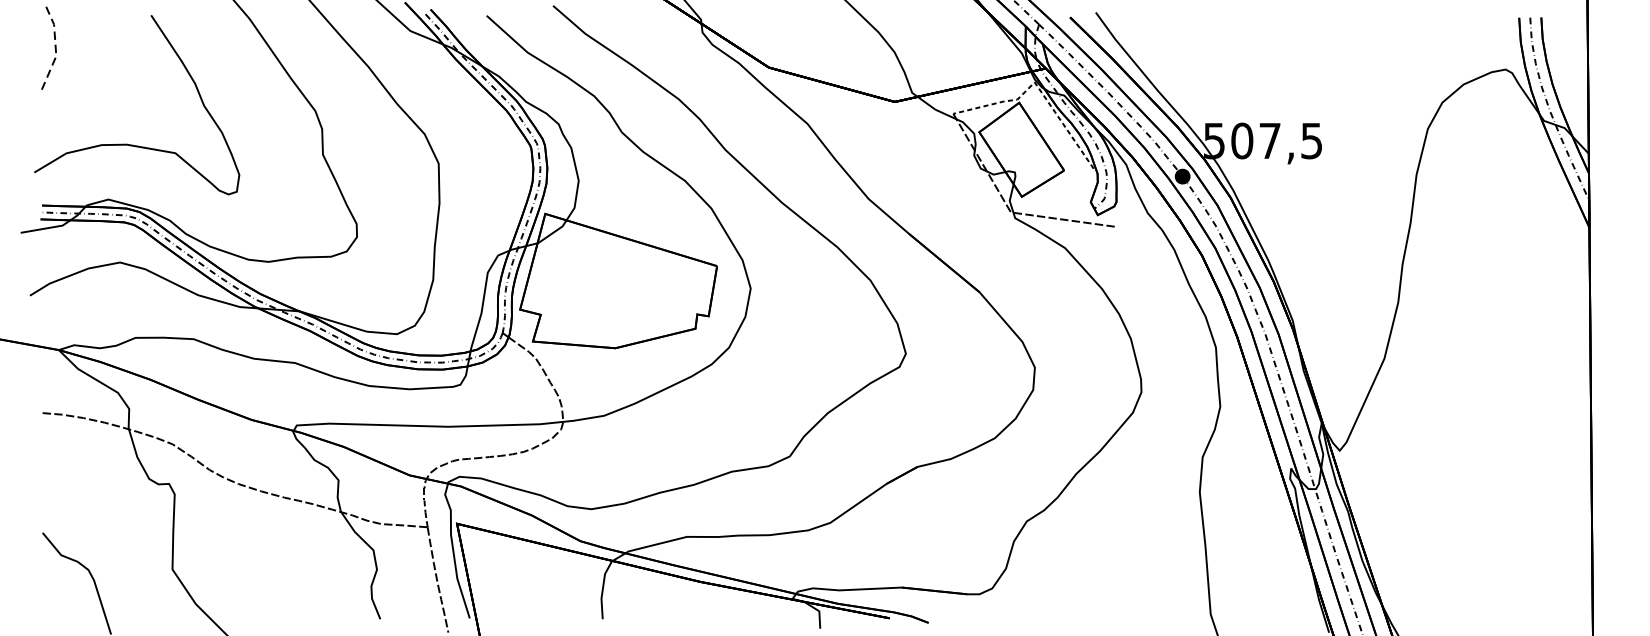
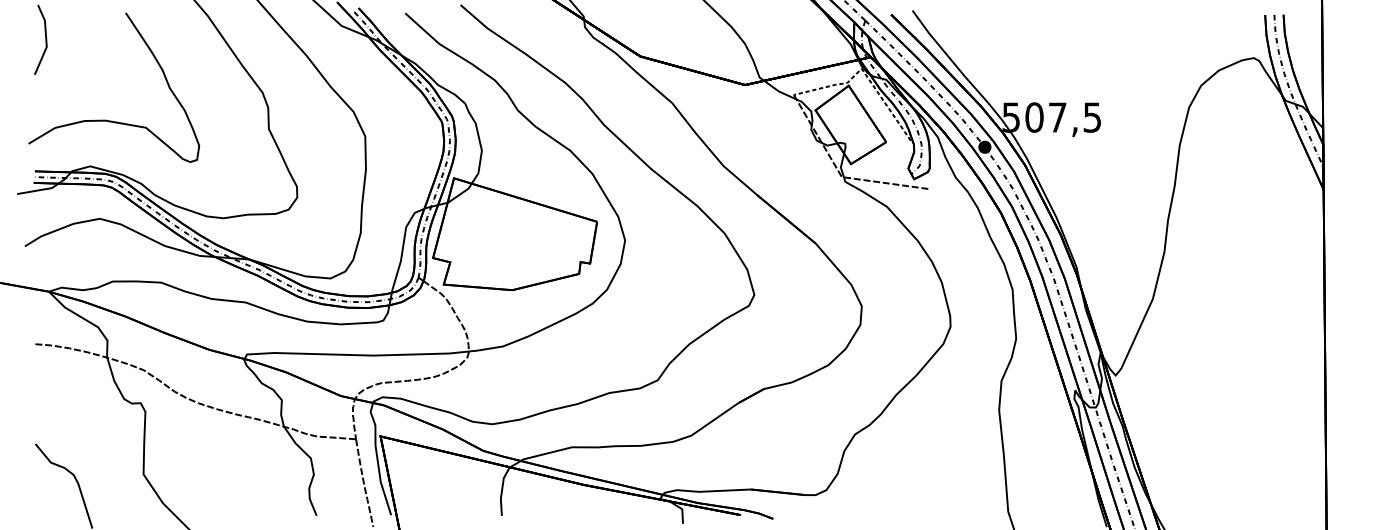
line: (55, 48) -> (46, 40), dashed -> solid

